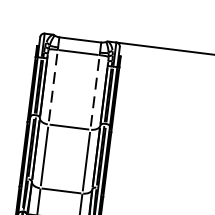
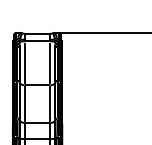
line: (53, 87) -> (25, 63), dashed -> solid
line: (94, 92) -> (49, 63), dashed -> solid

